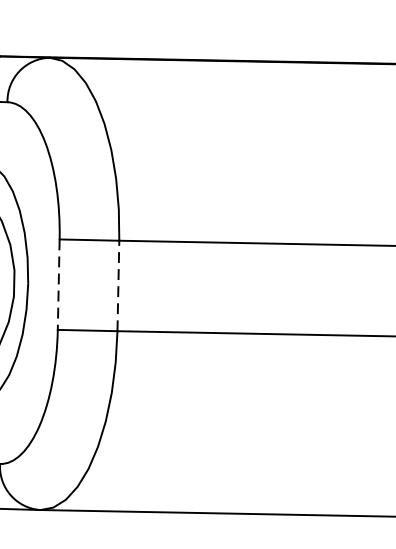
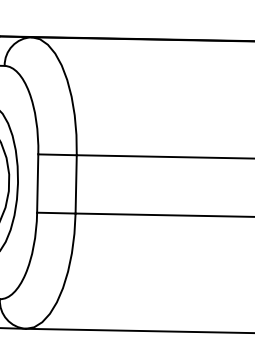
line: (118, 284) -> (76, 183), dashed -> solid
line: (58, 286) -> (37, 184), dashed -> solid

